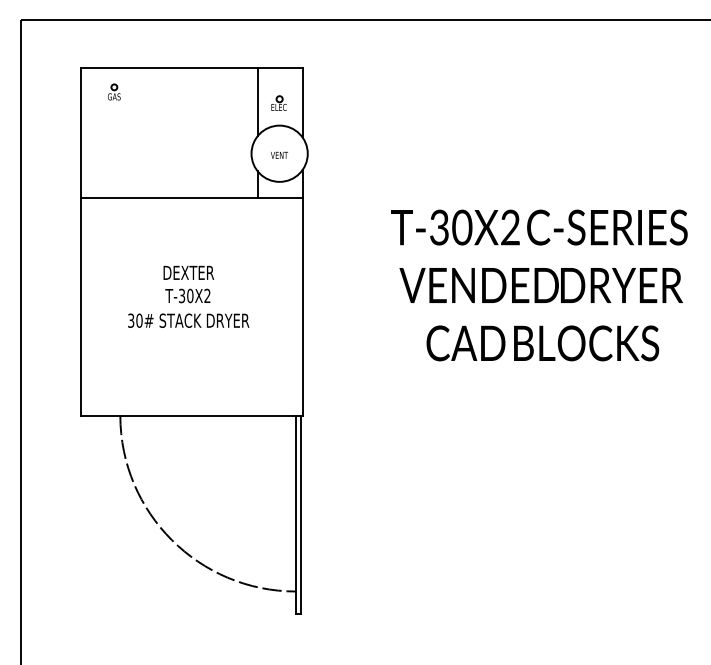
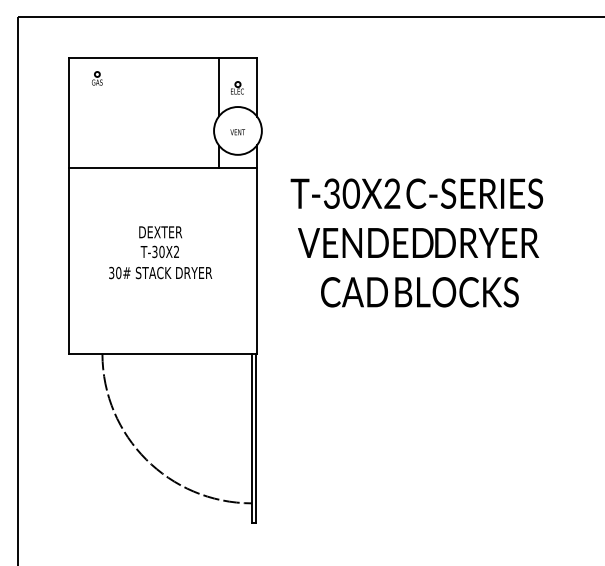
text: (538, 284) -> (416, 242), moved

